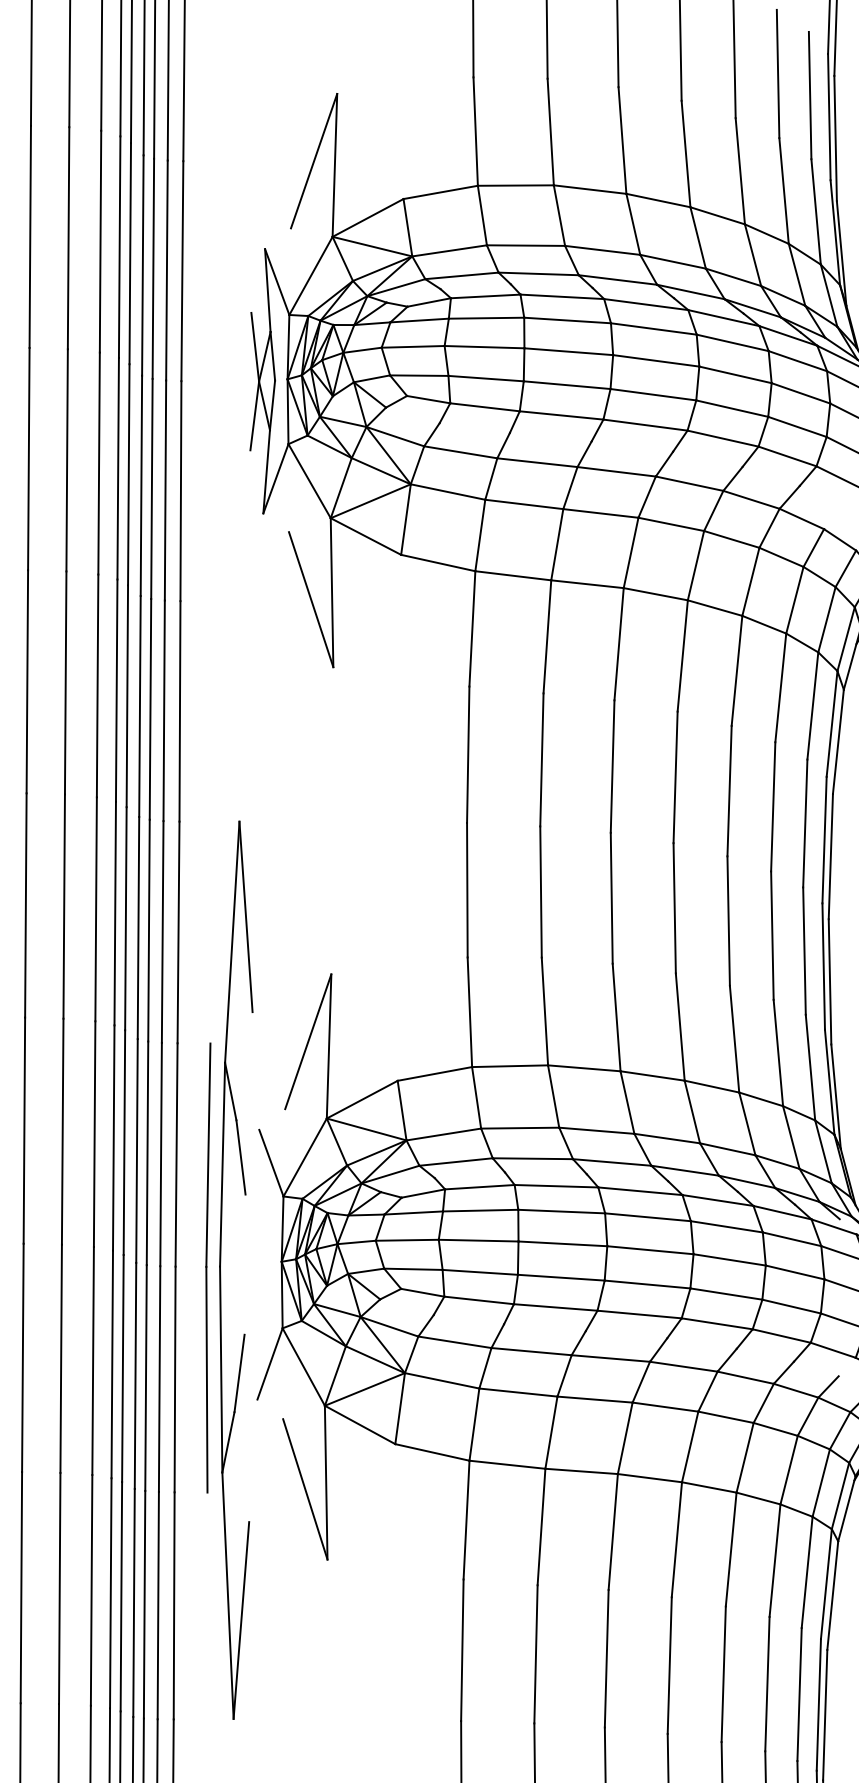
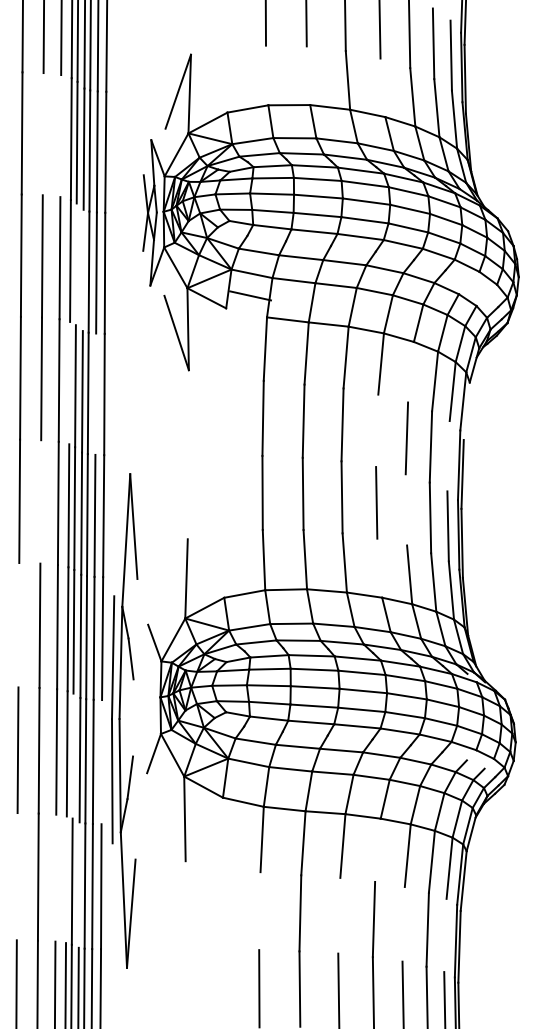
line: (476, 131) -> (267, 75), removed
line: (550, 131) -> (308, 75), removed
line: (685, 153) -> (382, 87), removed
line: (67, 238) -> (42, 134), removed
line: (100, 242) -> (60, 136), removed
line: (127, 475) -> (75, 264), removed
line: (140, 486) -> (82, 270), removed
line: (438, 562) -> (250, 295), moved
line: (736, 669) -> (410, 371), removed
line: (116, 689) -> (69, 382), removed
line: (163, 709) -> (95, 393), removed
line: (837, 740) -> (466, 410), removed
line: (676, 776) -> (377, 430), removed
line: (805, 824) -> (448, 456), removed
line: (63, 905) -> (40, 501), removed
line: (728, 920) -> (406, 509), removed
line: (679, 1025) -> (379, 567), removed
line: (307, 1042) -> (174, 576), removed
line: (23, 1131) -> (18, 625), removed
part: (229, 1269) -> (124, 720), moved
line: (121, 1367) -> (72, 755), removed
line: (174, 1380) -> (101, 762), removed
line: (305, 1489) -> (173, 822), removed
line: (676, 1538) -> (377, 849), removed
line: (20, 1587) -> (16, 876), removed
line: (90, 1589) -> (55, 877), removed
line: (110, 1592) -> (66, 879), removed
line: (132, 1601) -> (78, 884), removed
line: (461, 1650) -> (259, 911), removed
line: (607, 1658) -> (339, 915), removed
line: (723, 1674) -> (403, 924), removed
line: (799, 1694) -> (445, 935), removed

